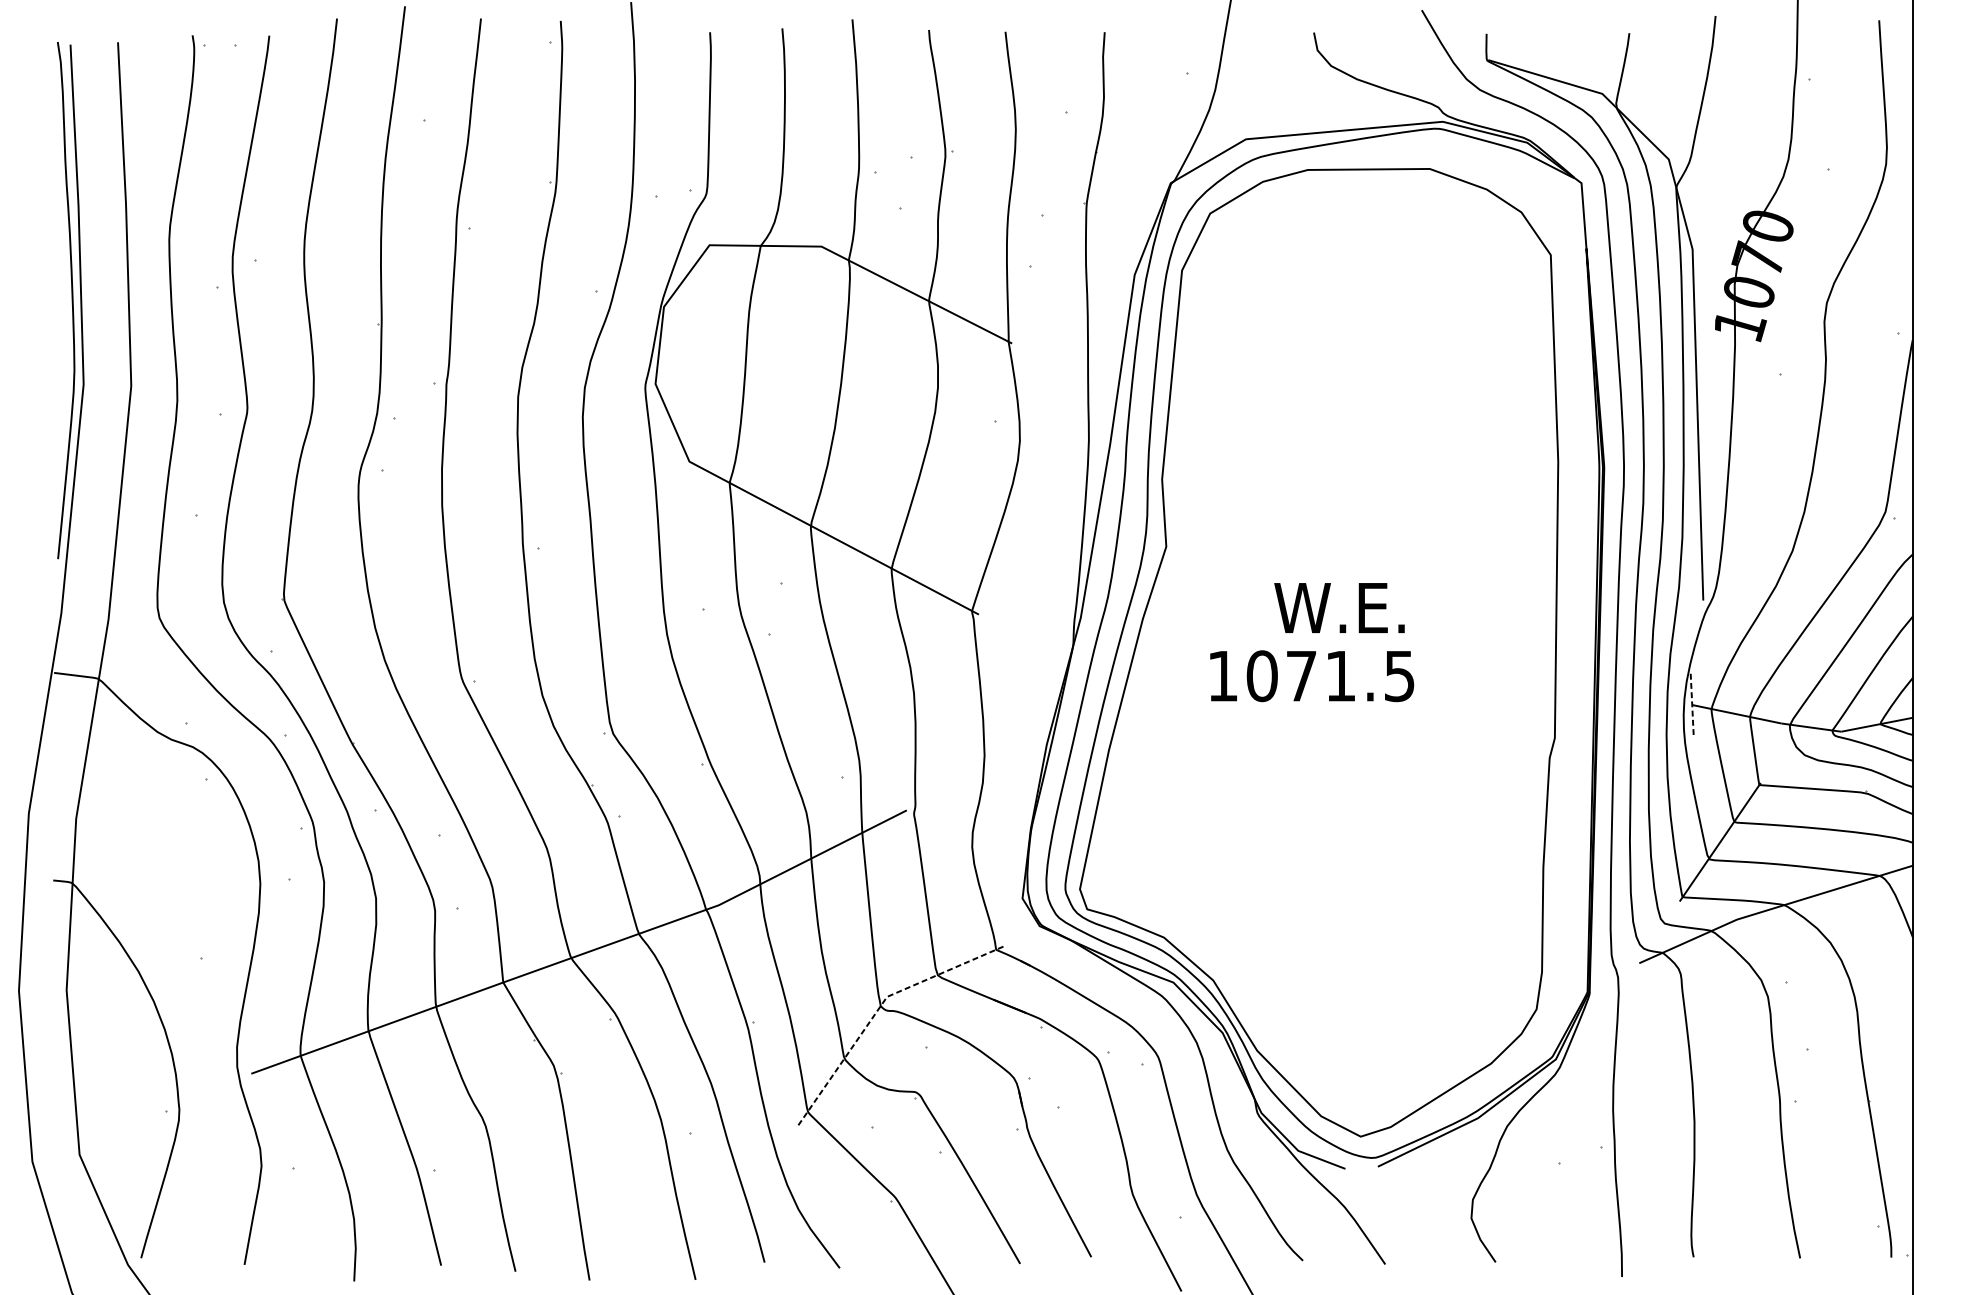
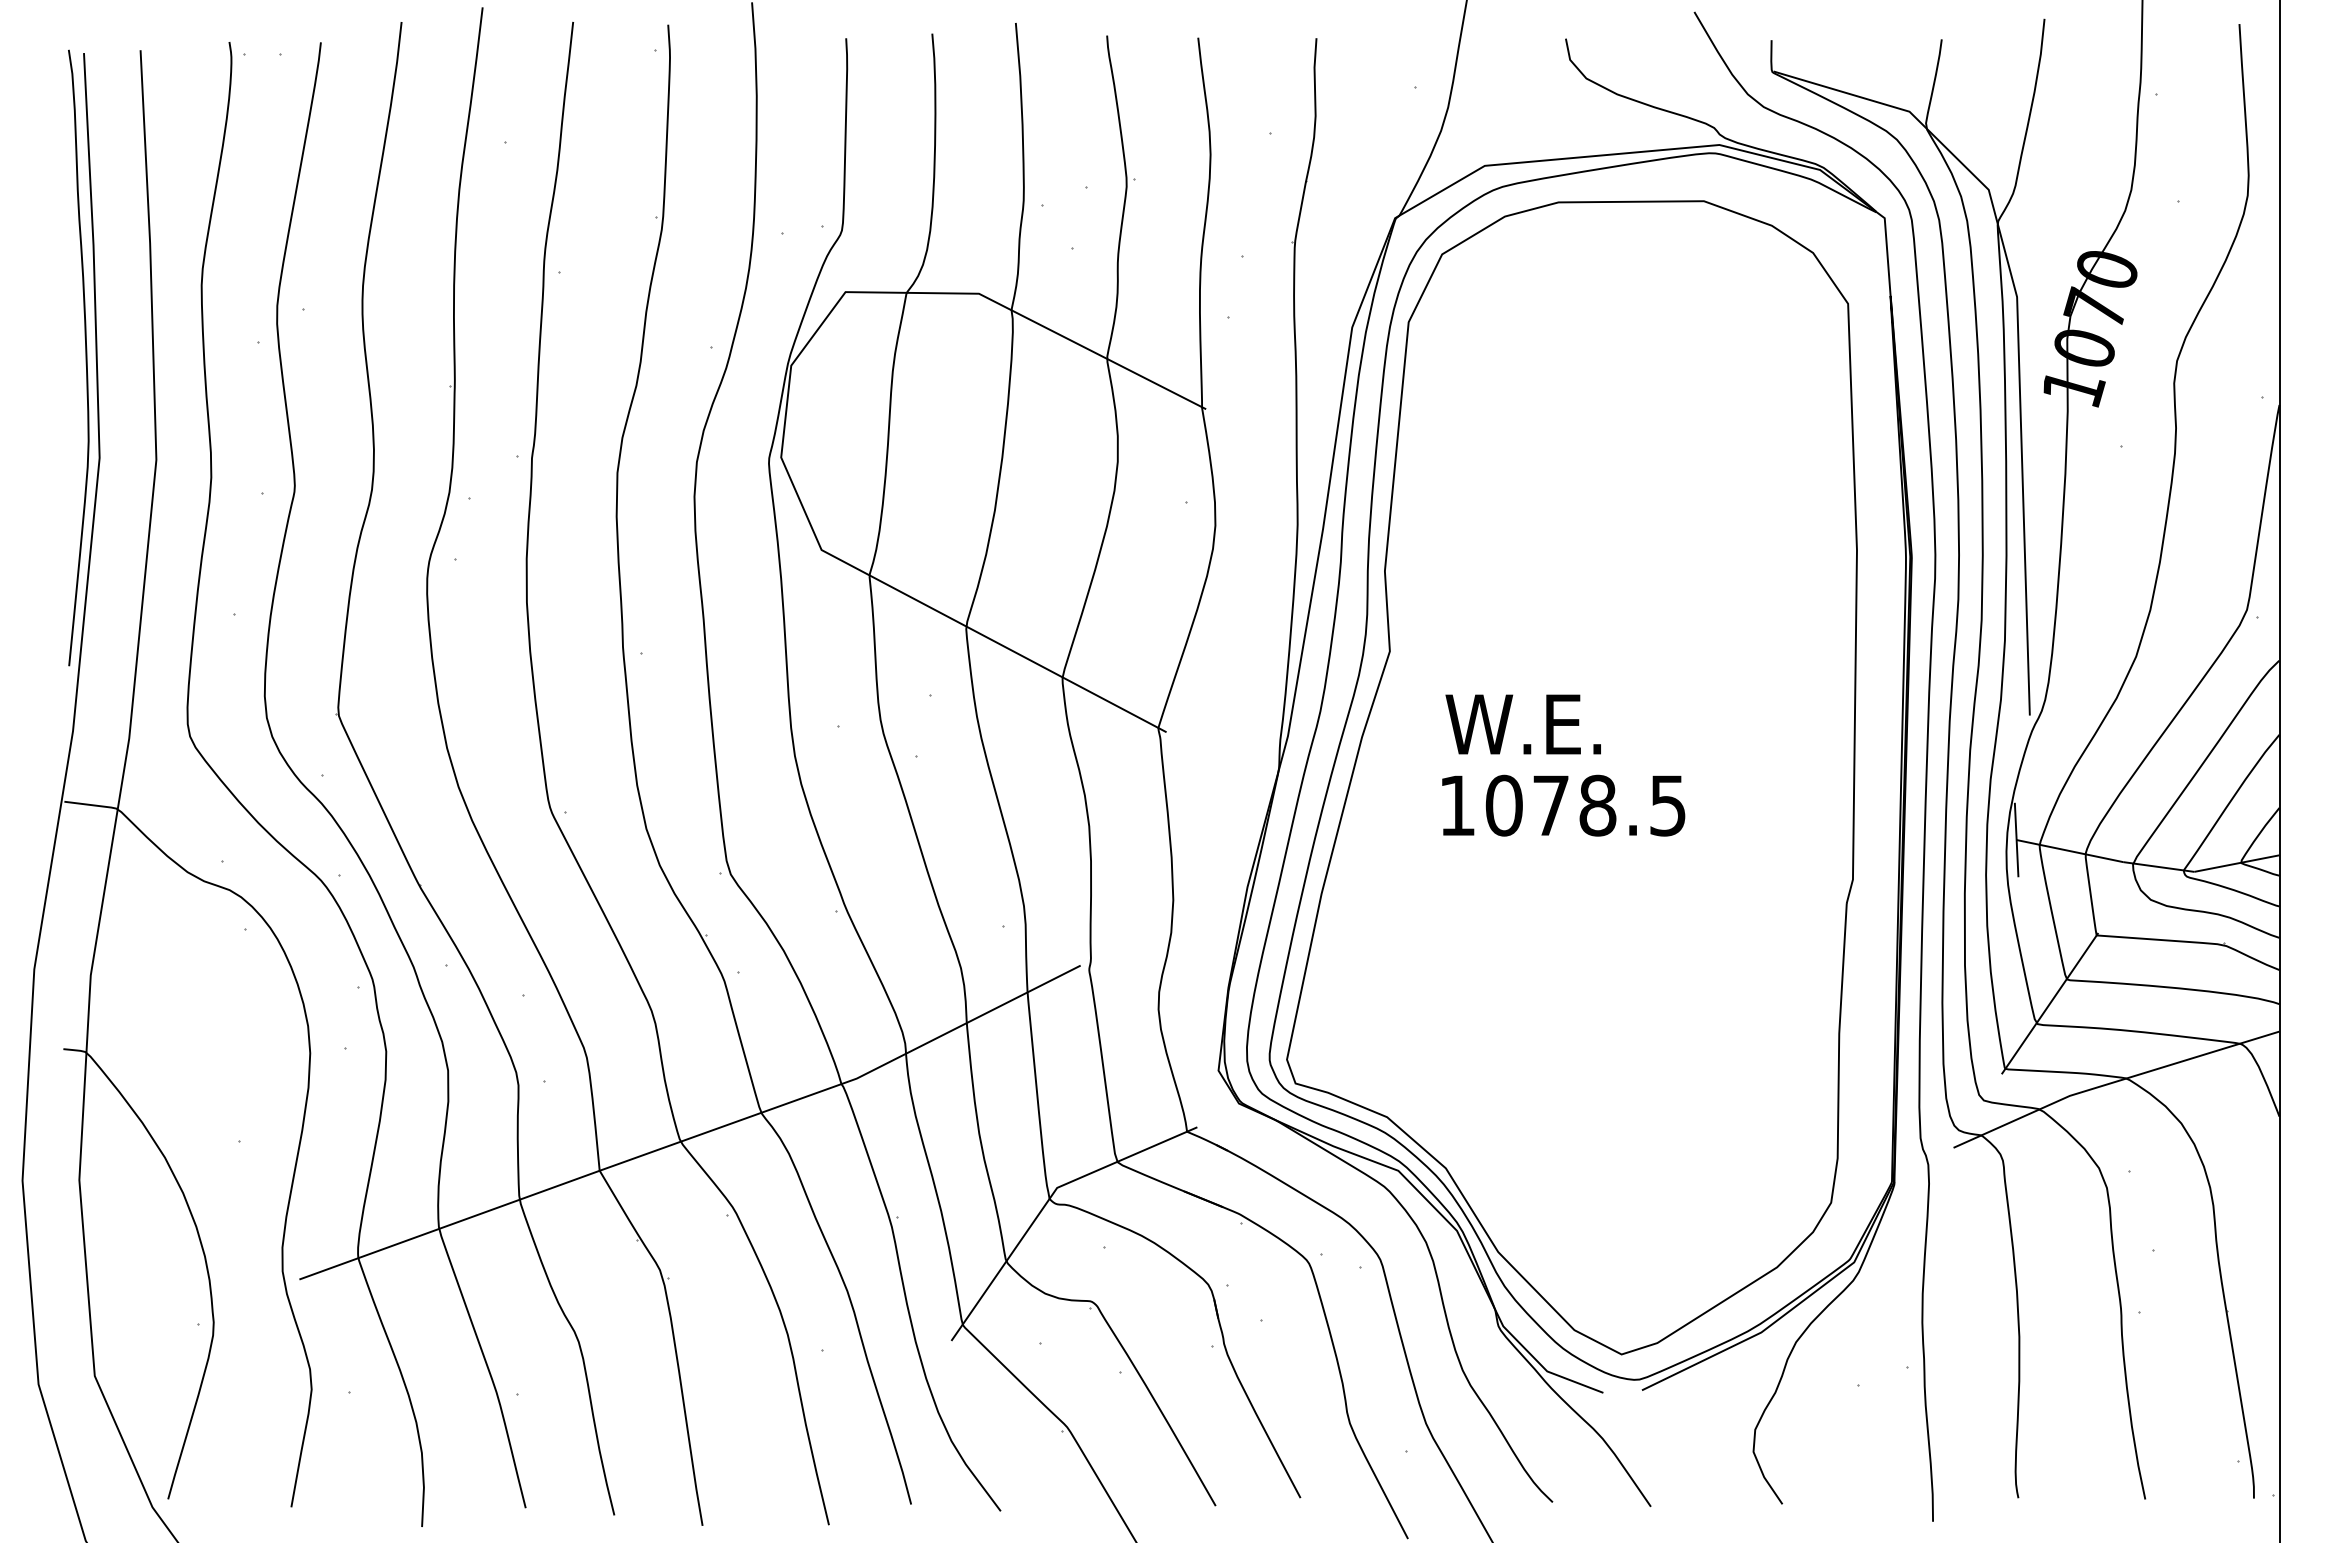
text: (1338, 608) -> (1522, 724), moved
text: (1340, 676) -> (1597, 805), 1071.5 -> 1078.5
line: (1692, 705) -> (2016, 840), dashed -> solid
line: (879, 1008) -> (1048, 1201), dashed -> solid

